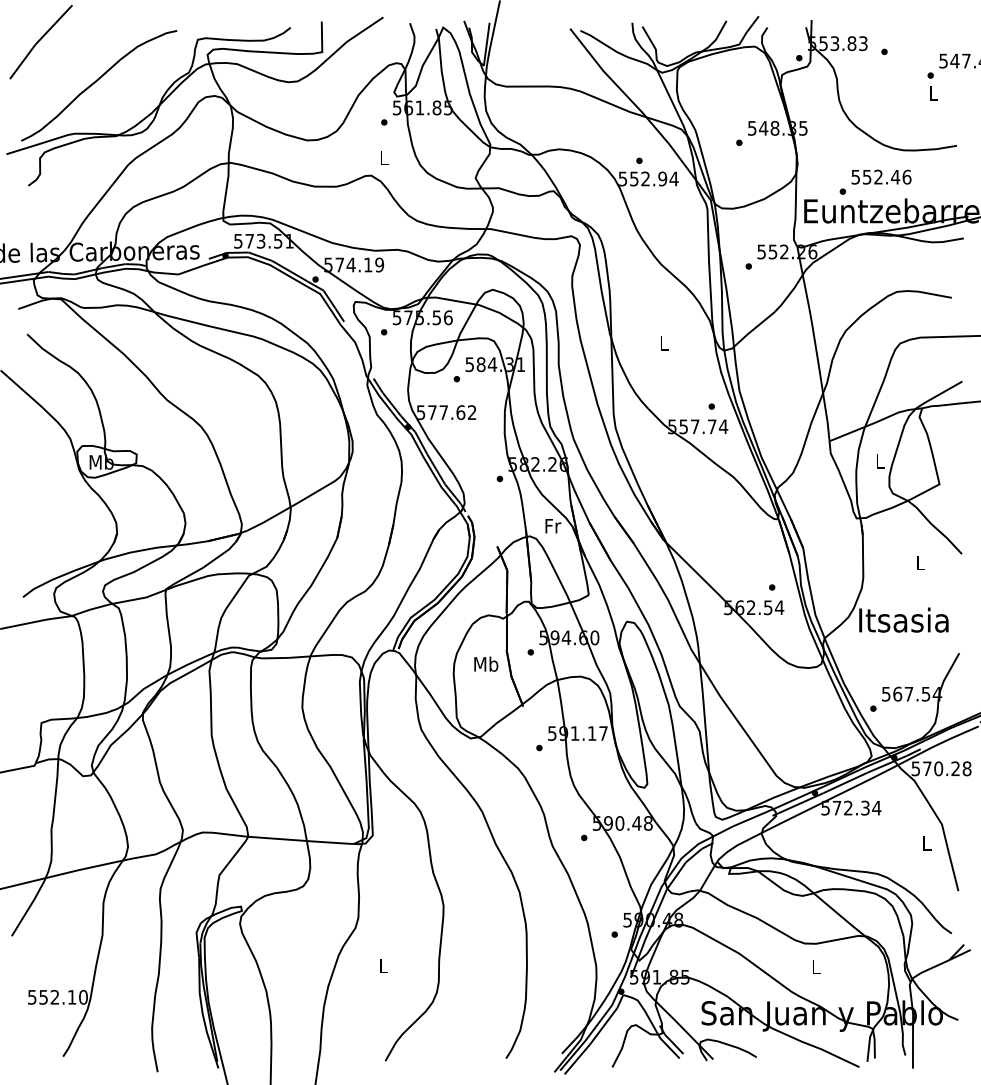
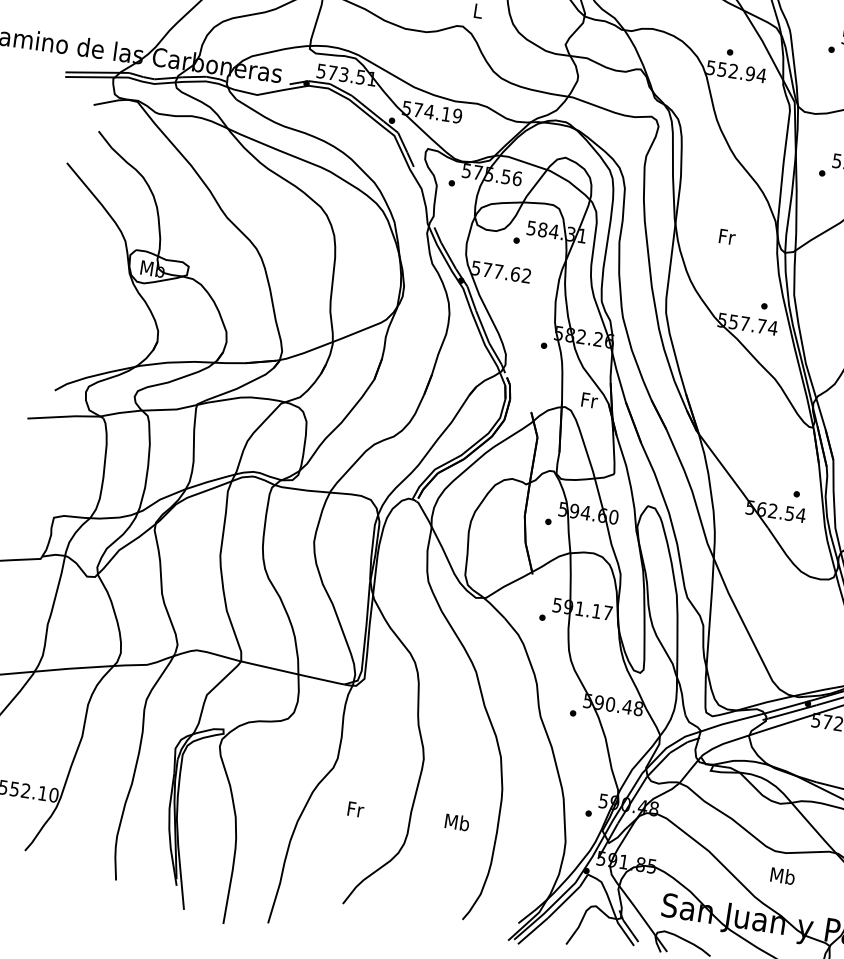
text: (664, 343) -> (727, 236), L -> Fr
text: (486, 663) -> (457, 821), moved
text: (384, 965) -> (356, 809), L -> Fr
text: (816, 966) -> (783, 875), L -> Mb

